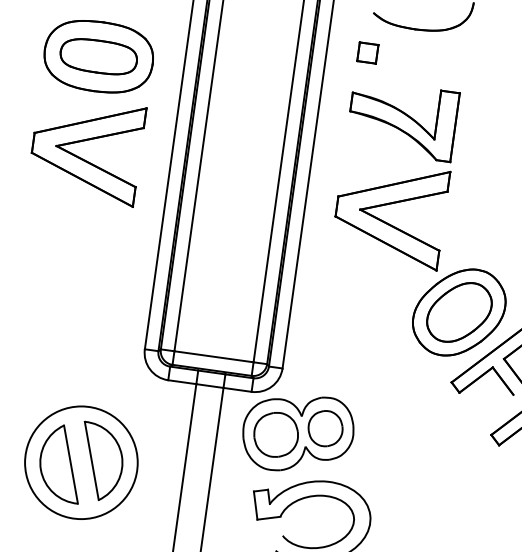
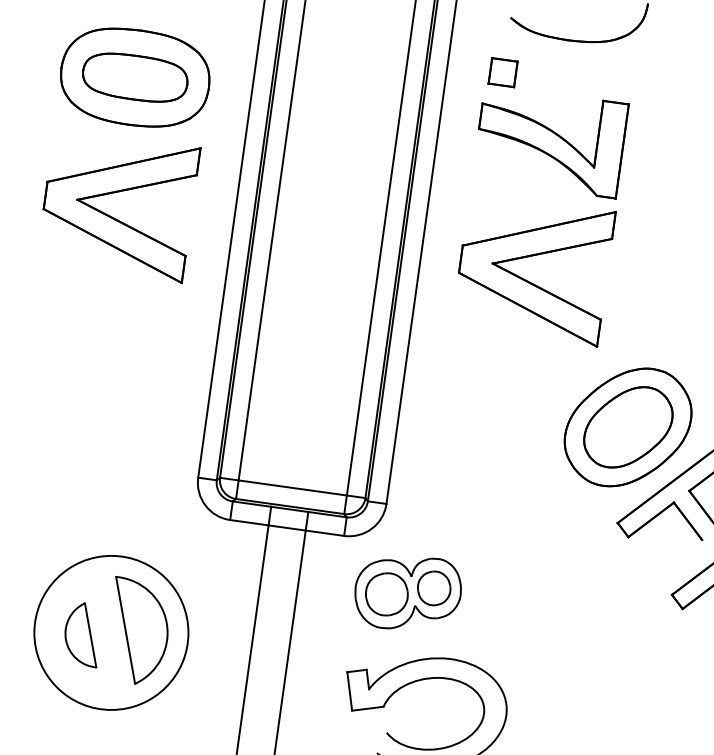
part: (397, 180) -> (543, 223), moved
part: (298, 433) -> (408, 592), size x0.7
part: (58, 464) -> (80, 635), size x0.6

